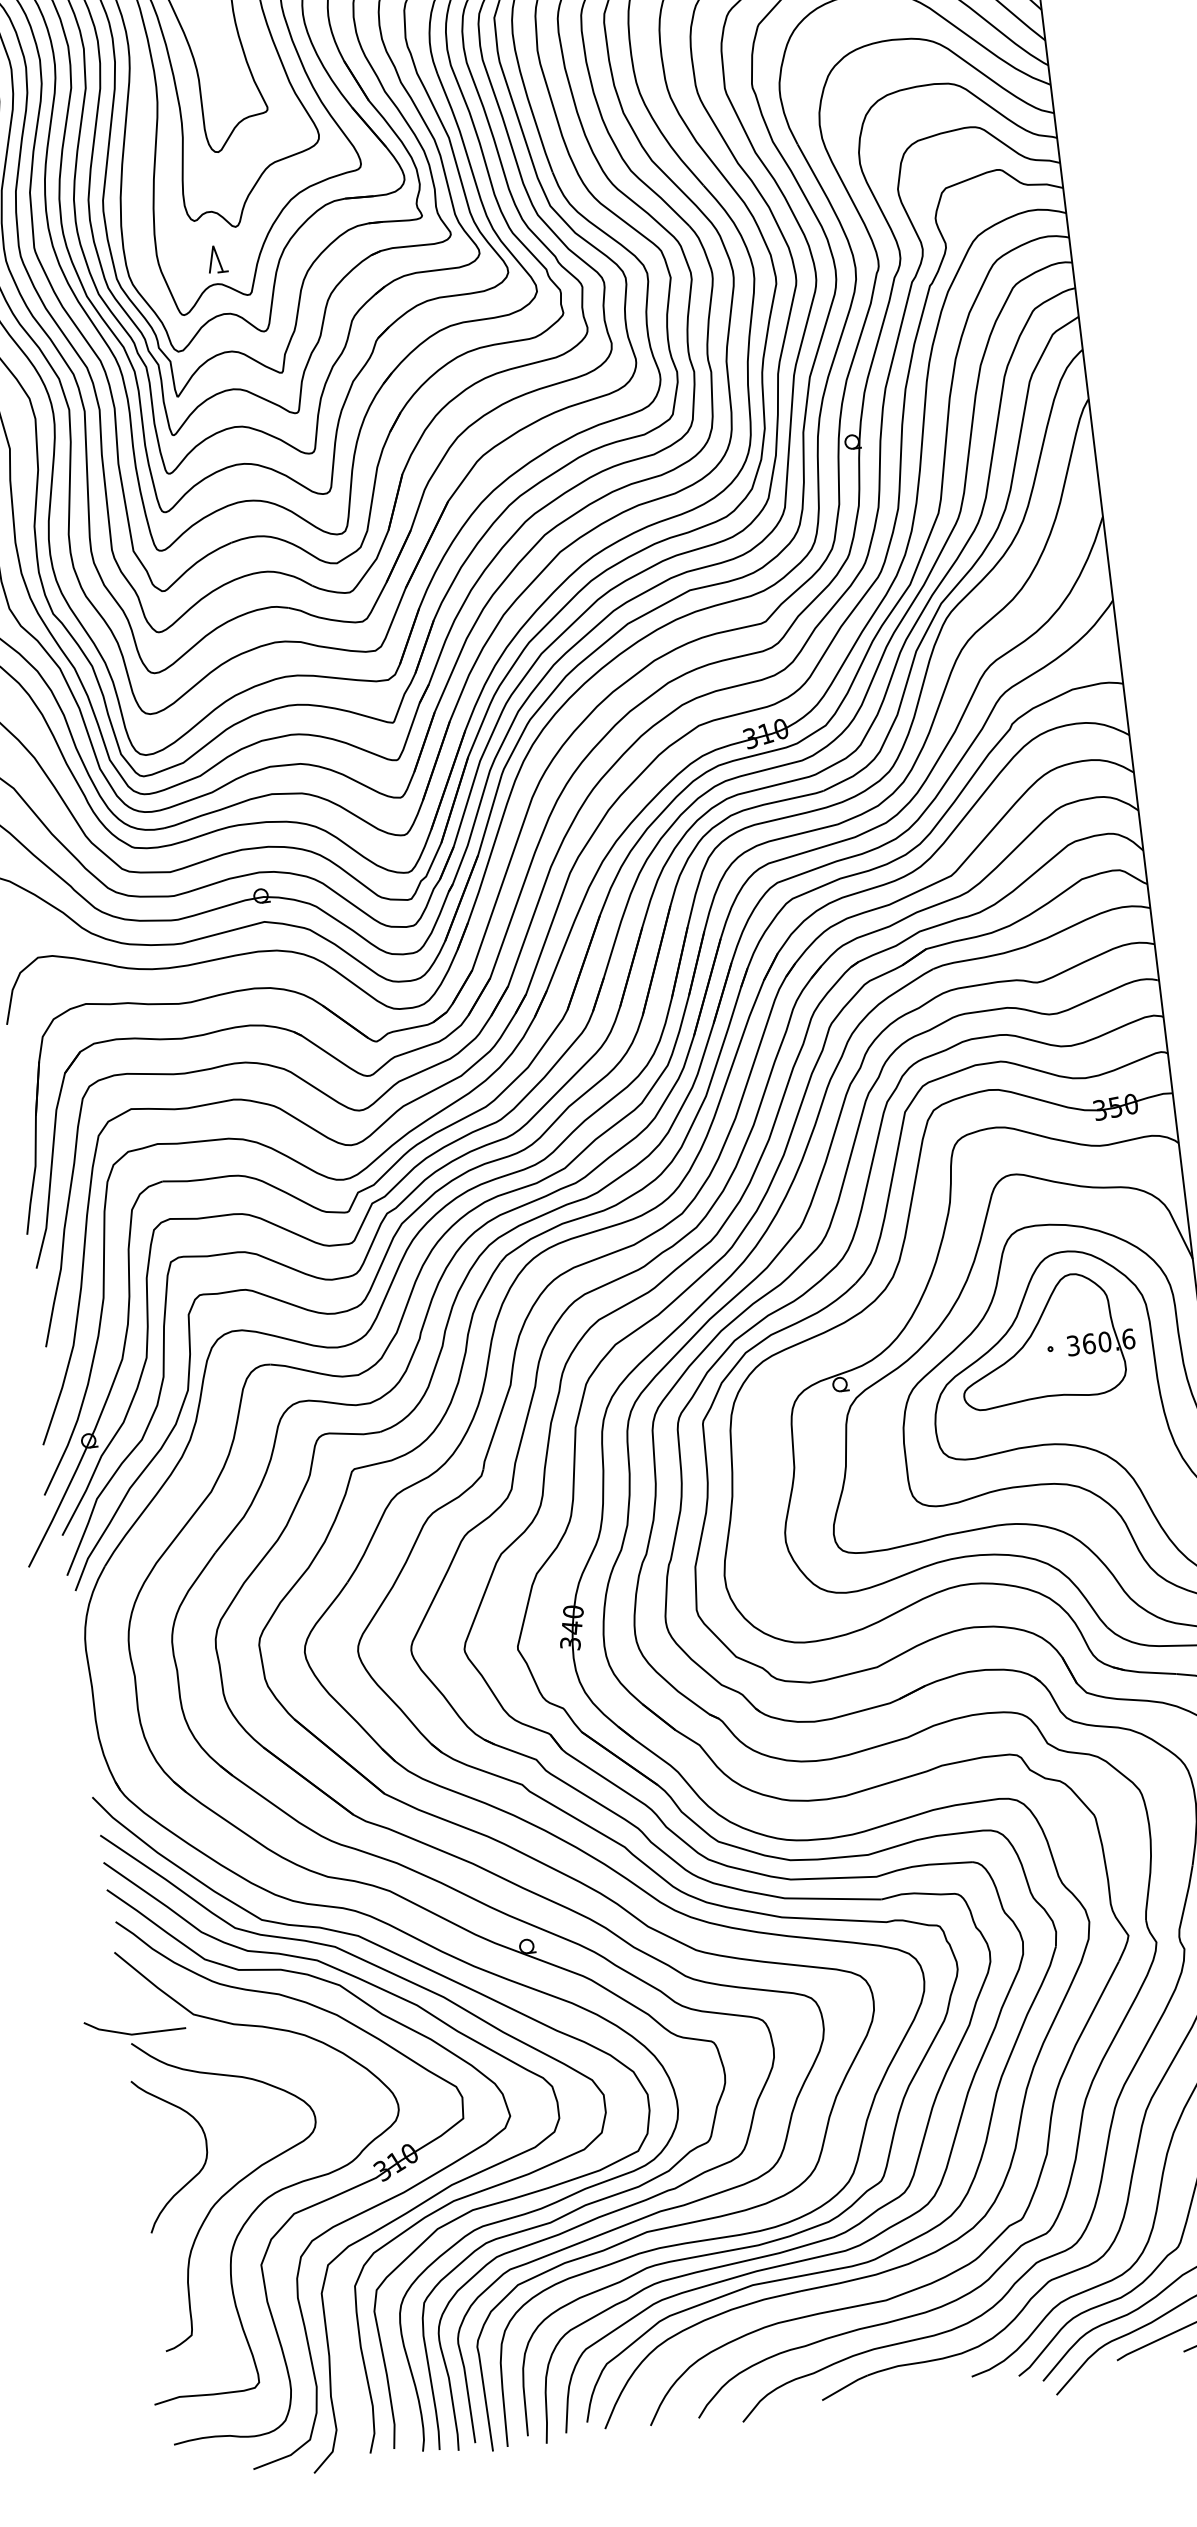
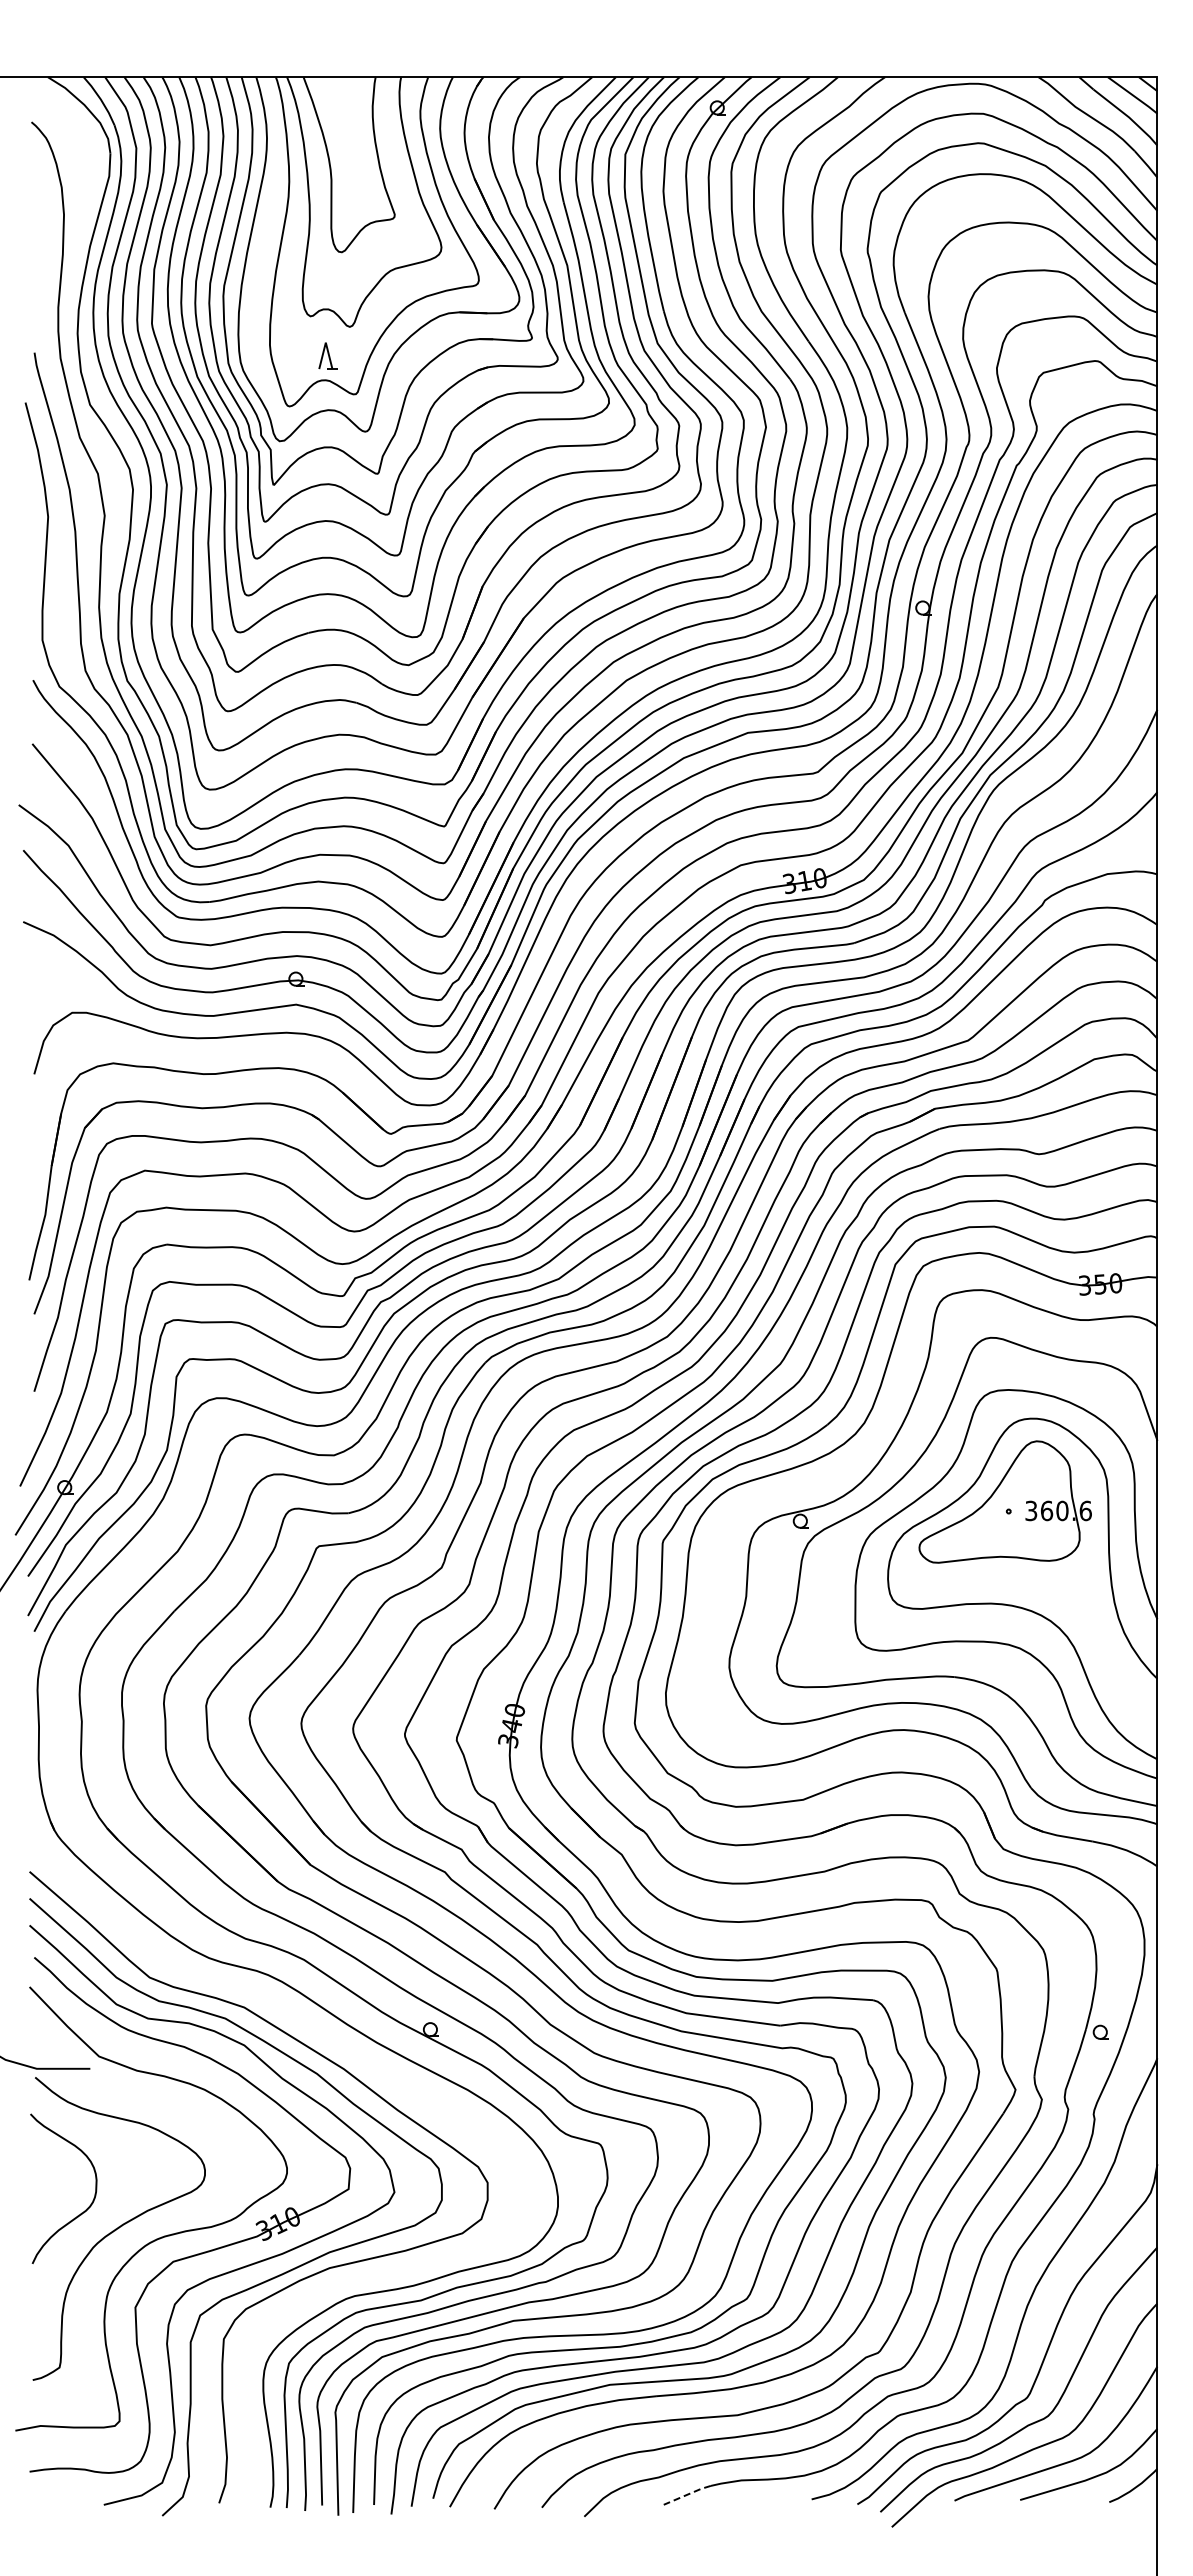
curve: (445, 2223) -> (319, 2288), removed
line: (845, 2387) -> (687, 2494), solid -> dashed

